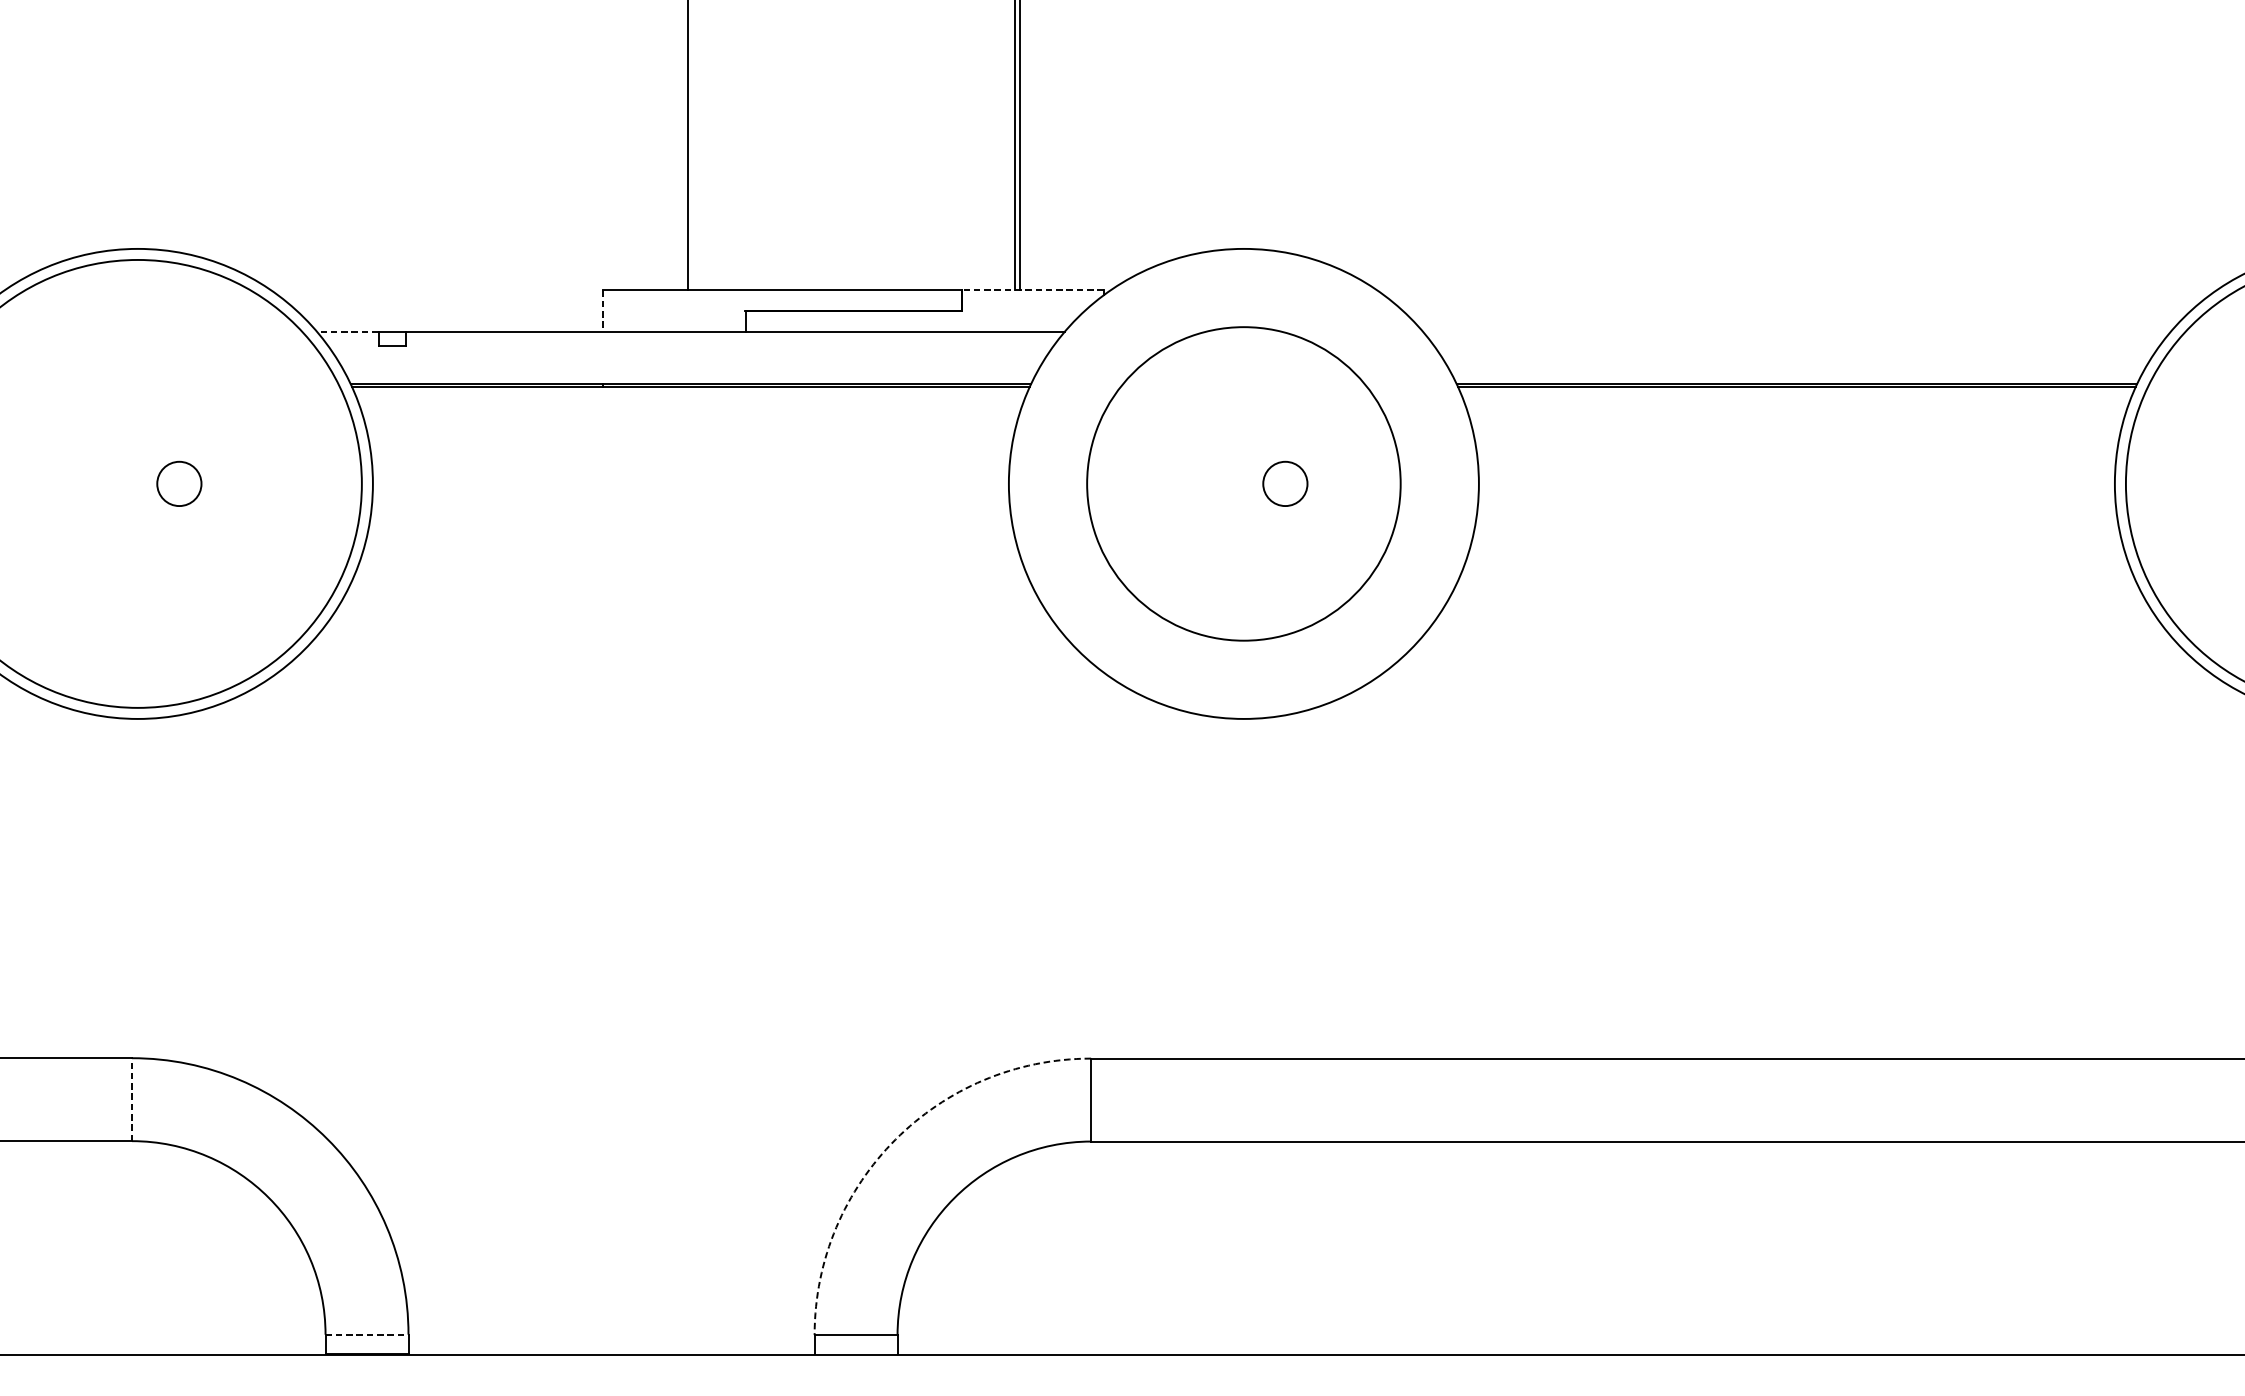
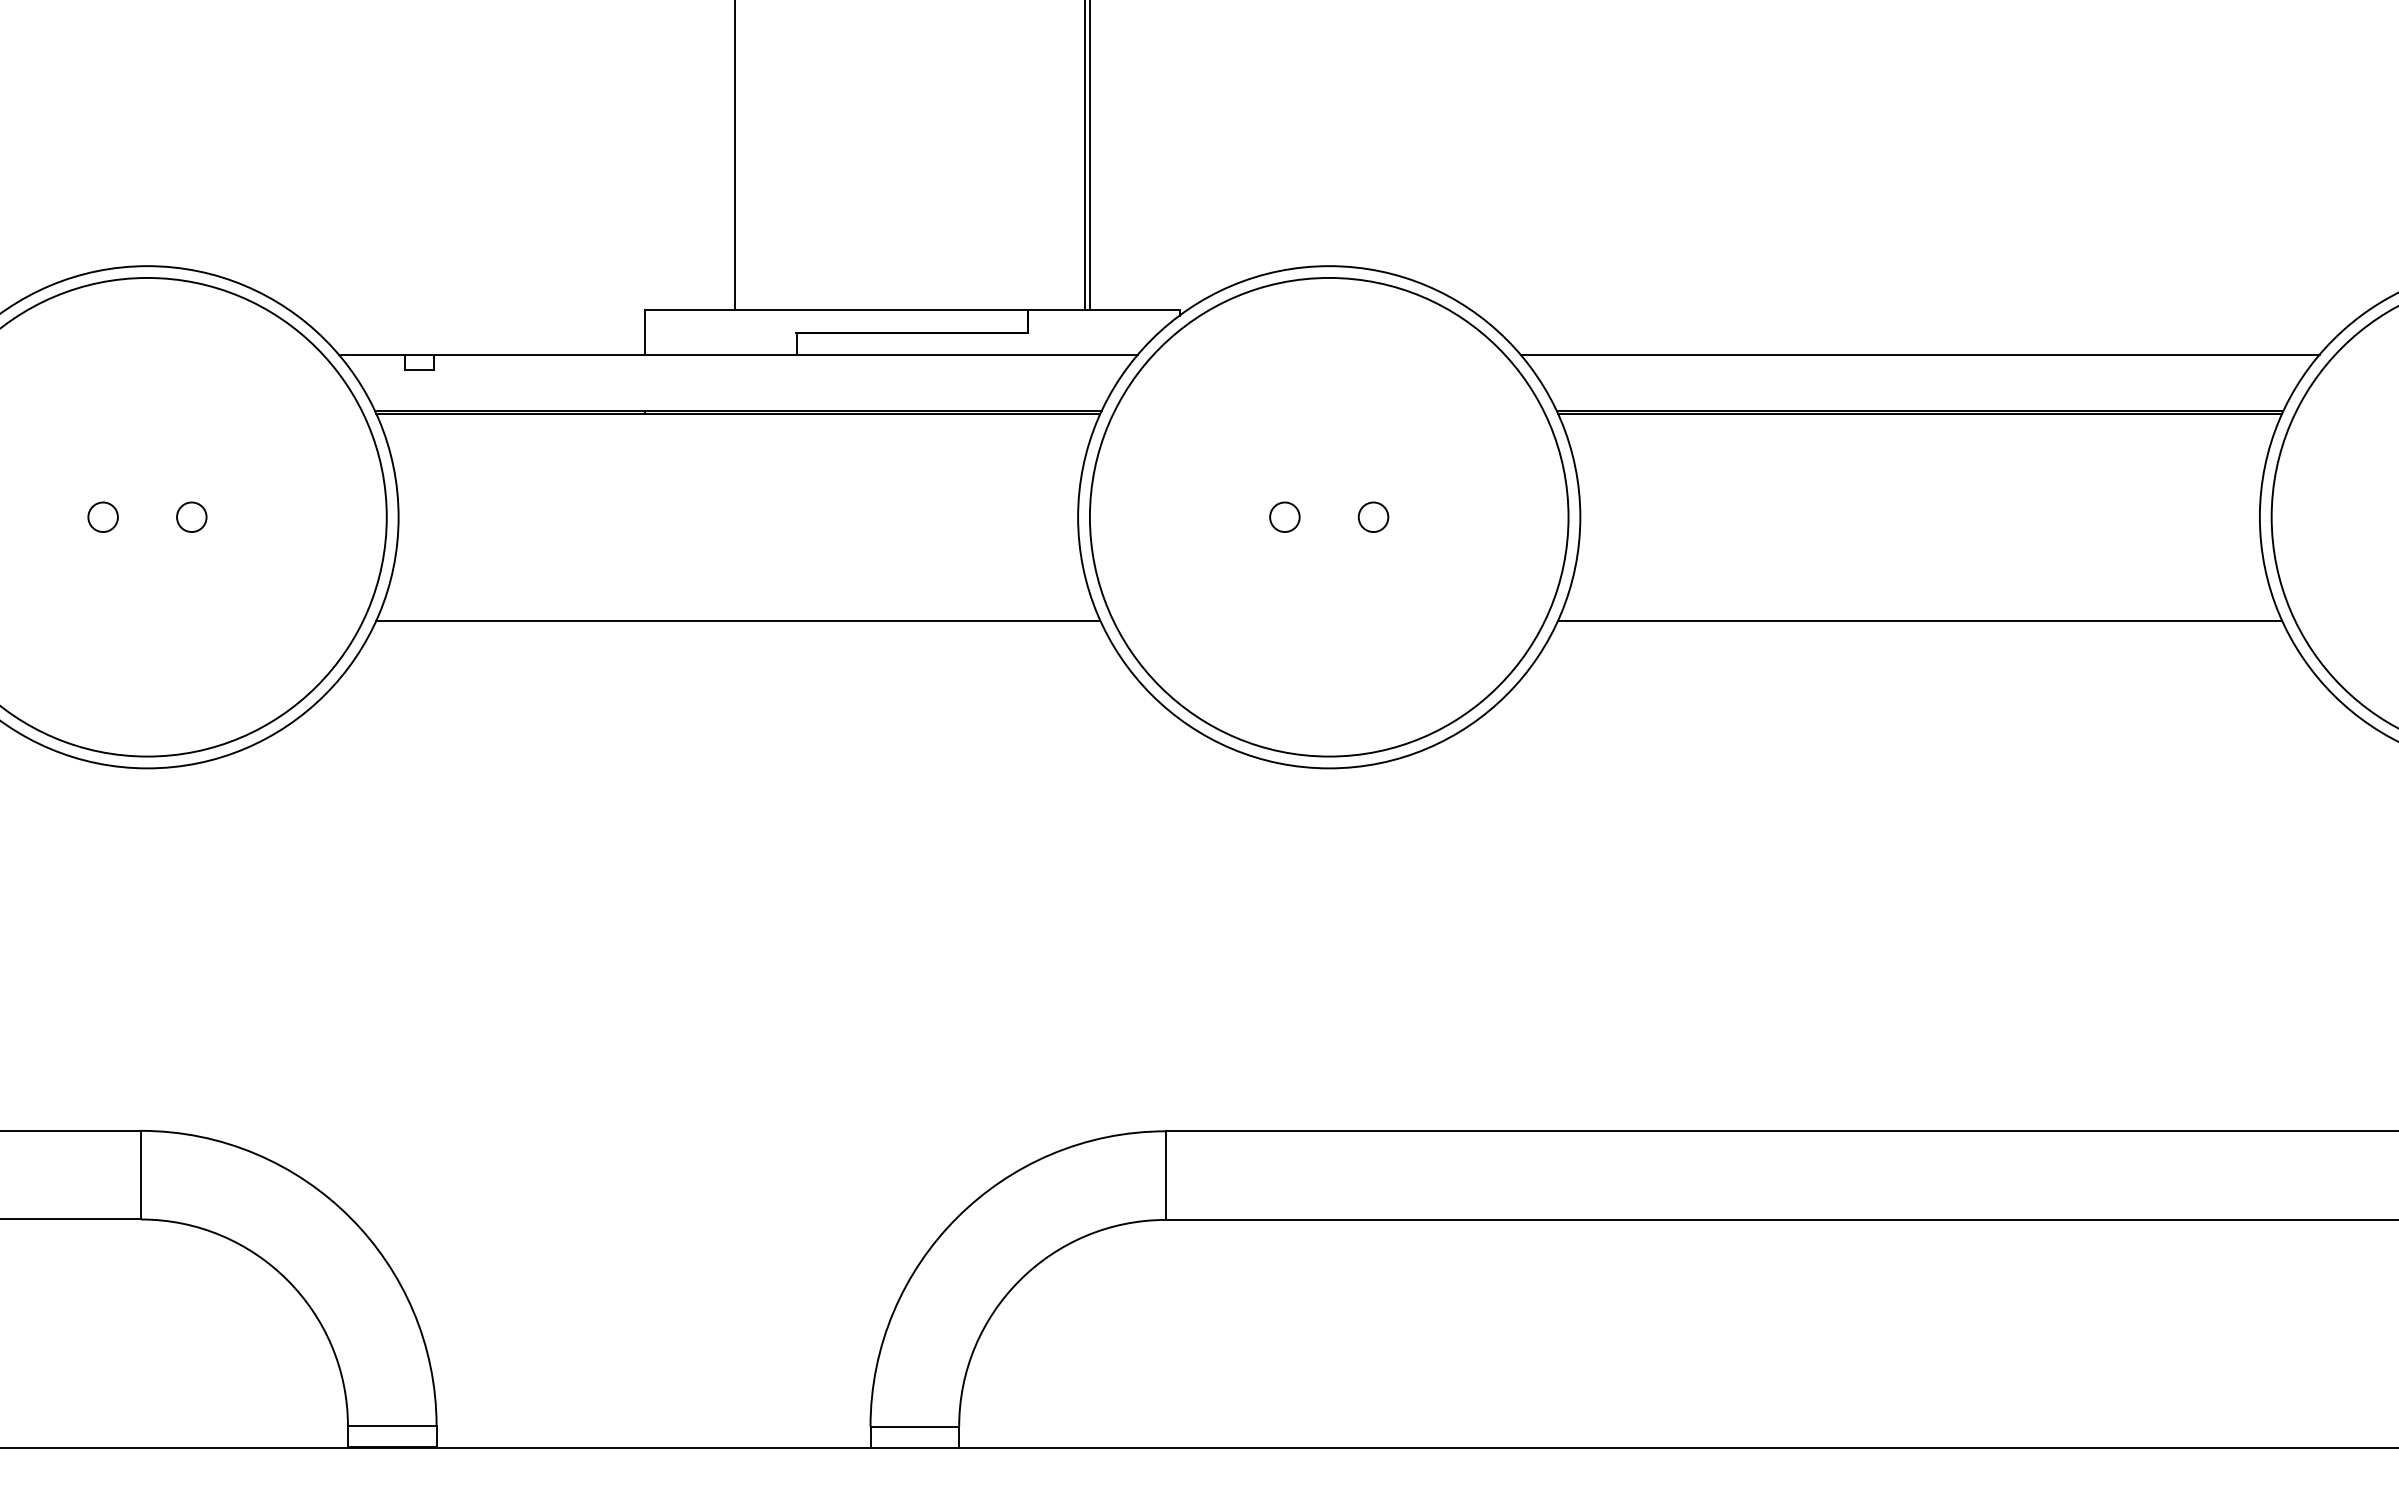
line: (1032, 290) -> (1103, 310), dashed -> solid
line: (603, 311) -> (644, 333), dashed -> solid
line: (347, 331) -> (371, 354), dashed -> solid
line: (1796, 331) -> (1919, 354), added
circle: (95, 483) -> (102, 516), added
circle: (1202, 483) -> (1284, 516), added
circle: (1243, 483) -> (1328, 516), size x1.43
circle: (179, 484) -> (191, 517), size x0.62
circle: (1285, 484) -> (1373, 517), size x0.62
line: (691, 580) -> (738, 620), added
line: (1797, 580) -> (1920, 620), added
line: (132, 1099) -> (141, 1174), dashed -> solid
arc: (896, 1139) -> (957, 1217), dashed -> solid
line: (367, 1334) -> (392, 1426), dashed -> solid

